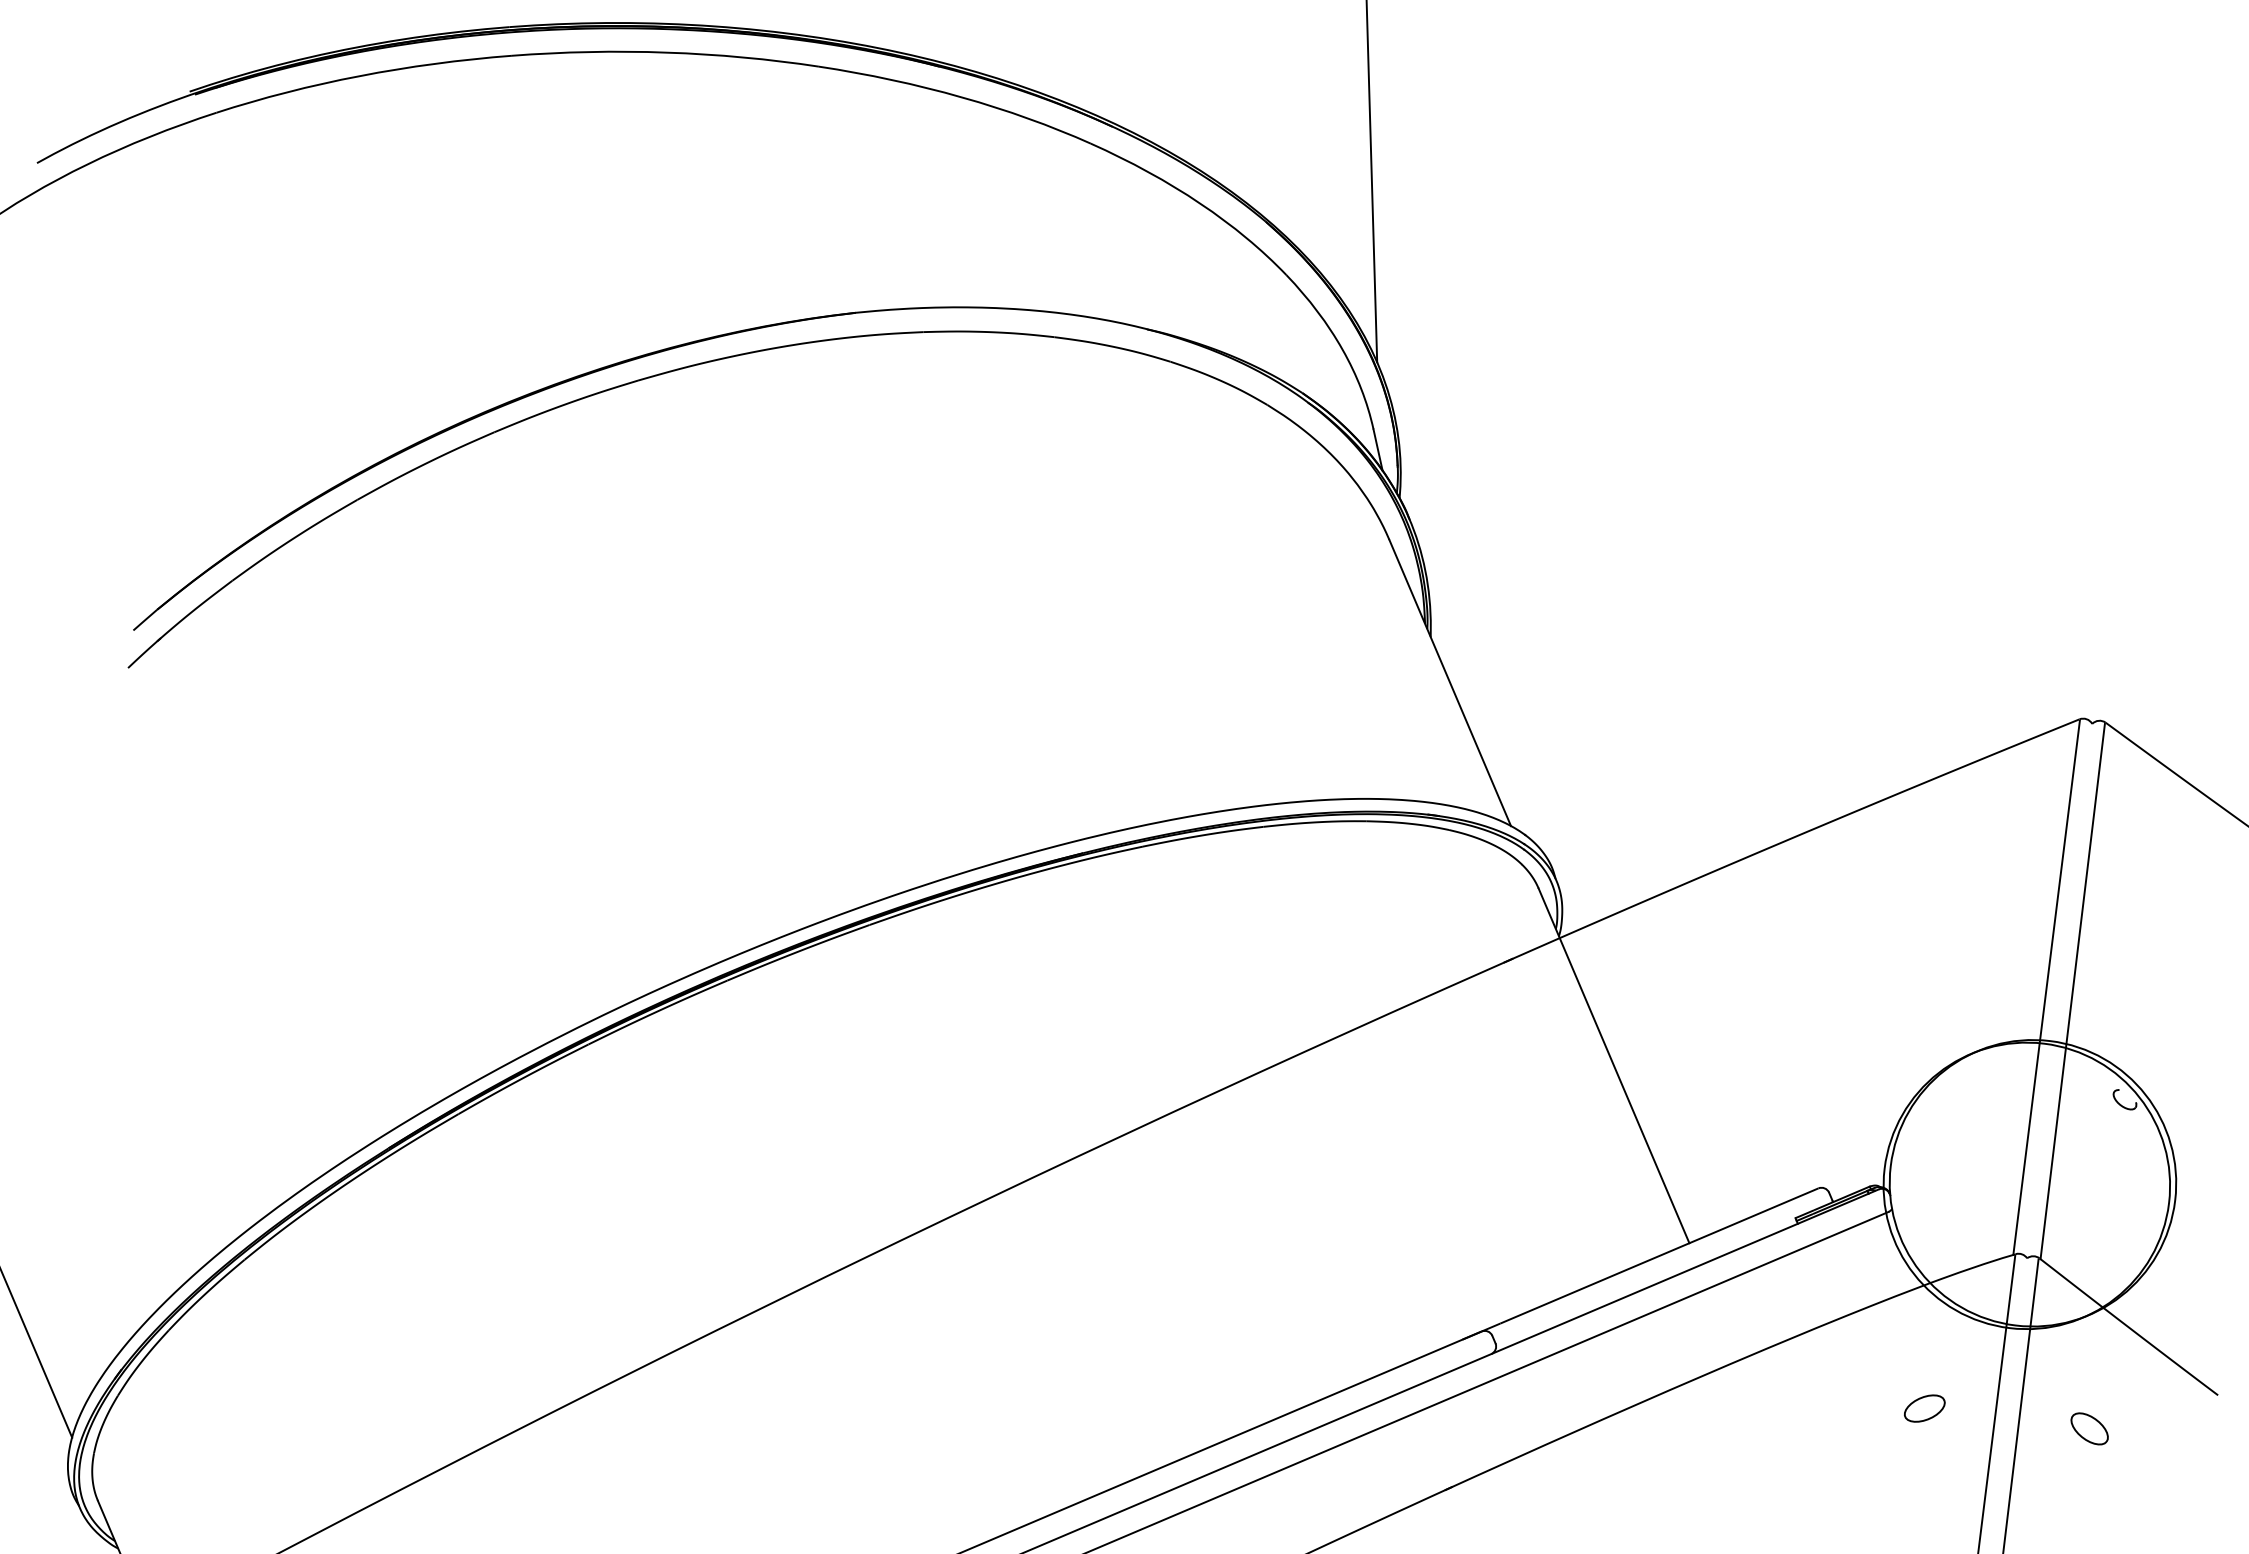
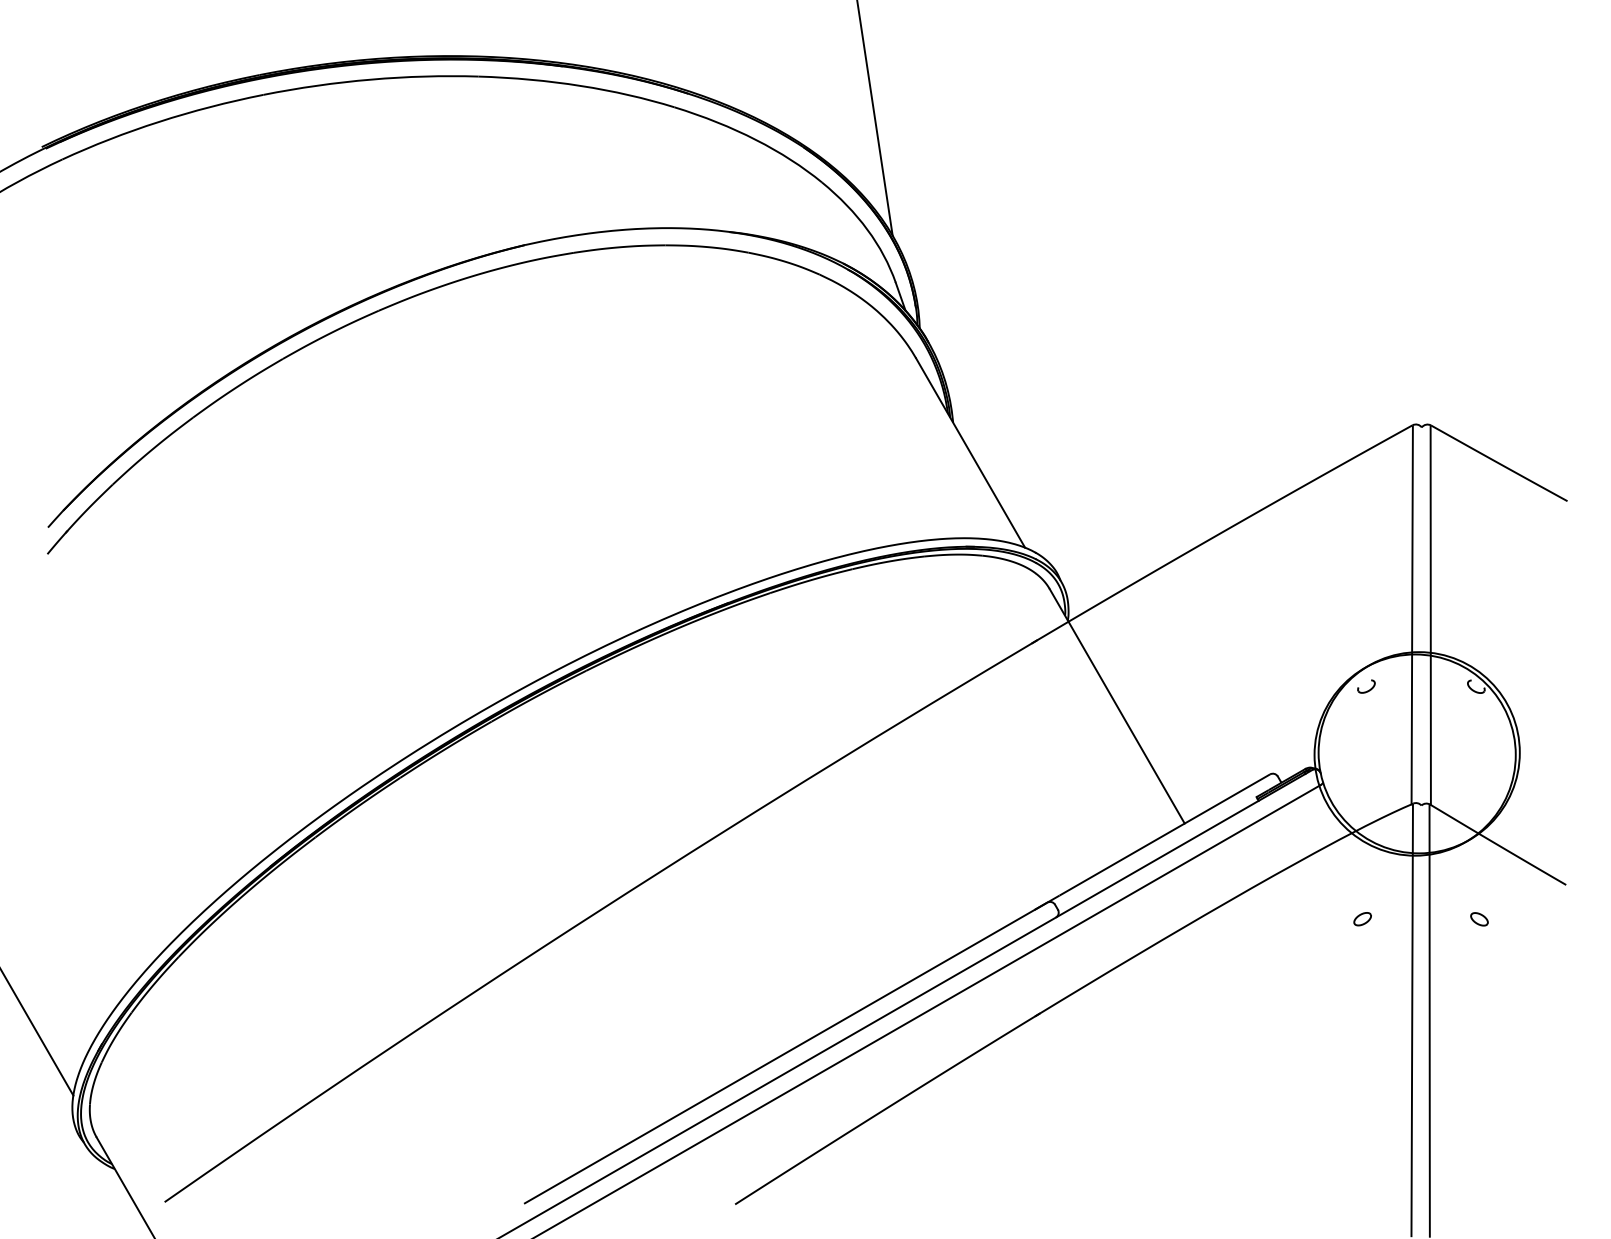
part: (1969, 1080) -> (1366, 686), added
part: (1924, 1409) -> (1362, 919), size x0.62
part: (2089, 1429) -> (1479, 919), size x0.62

